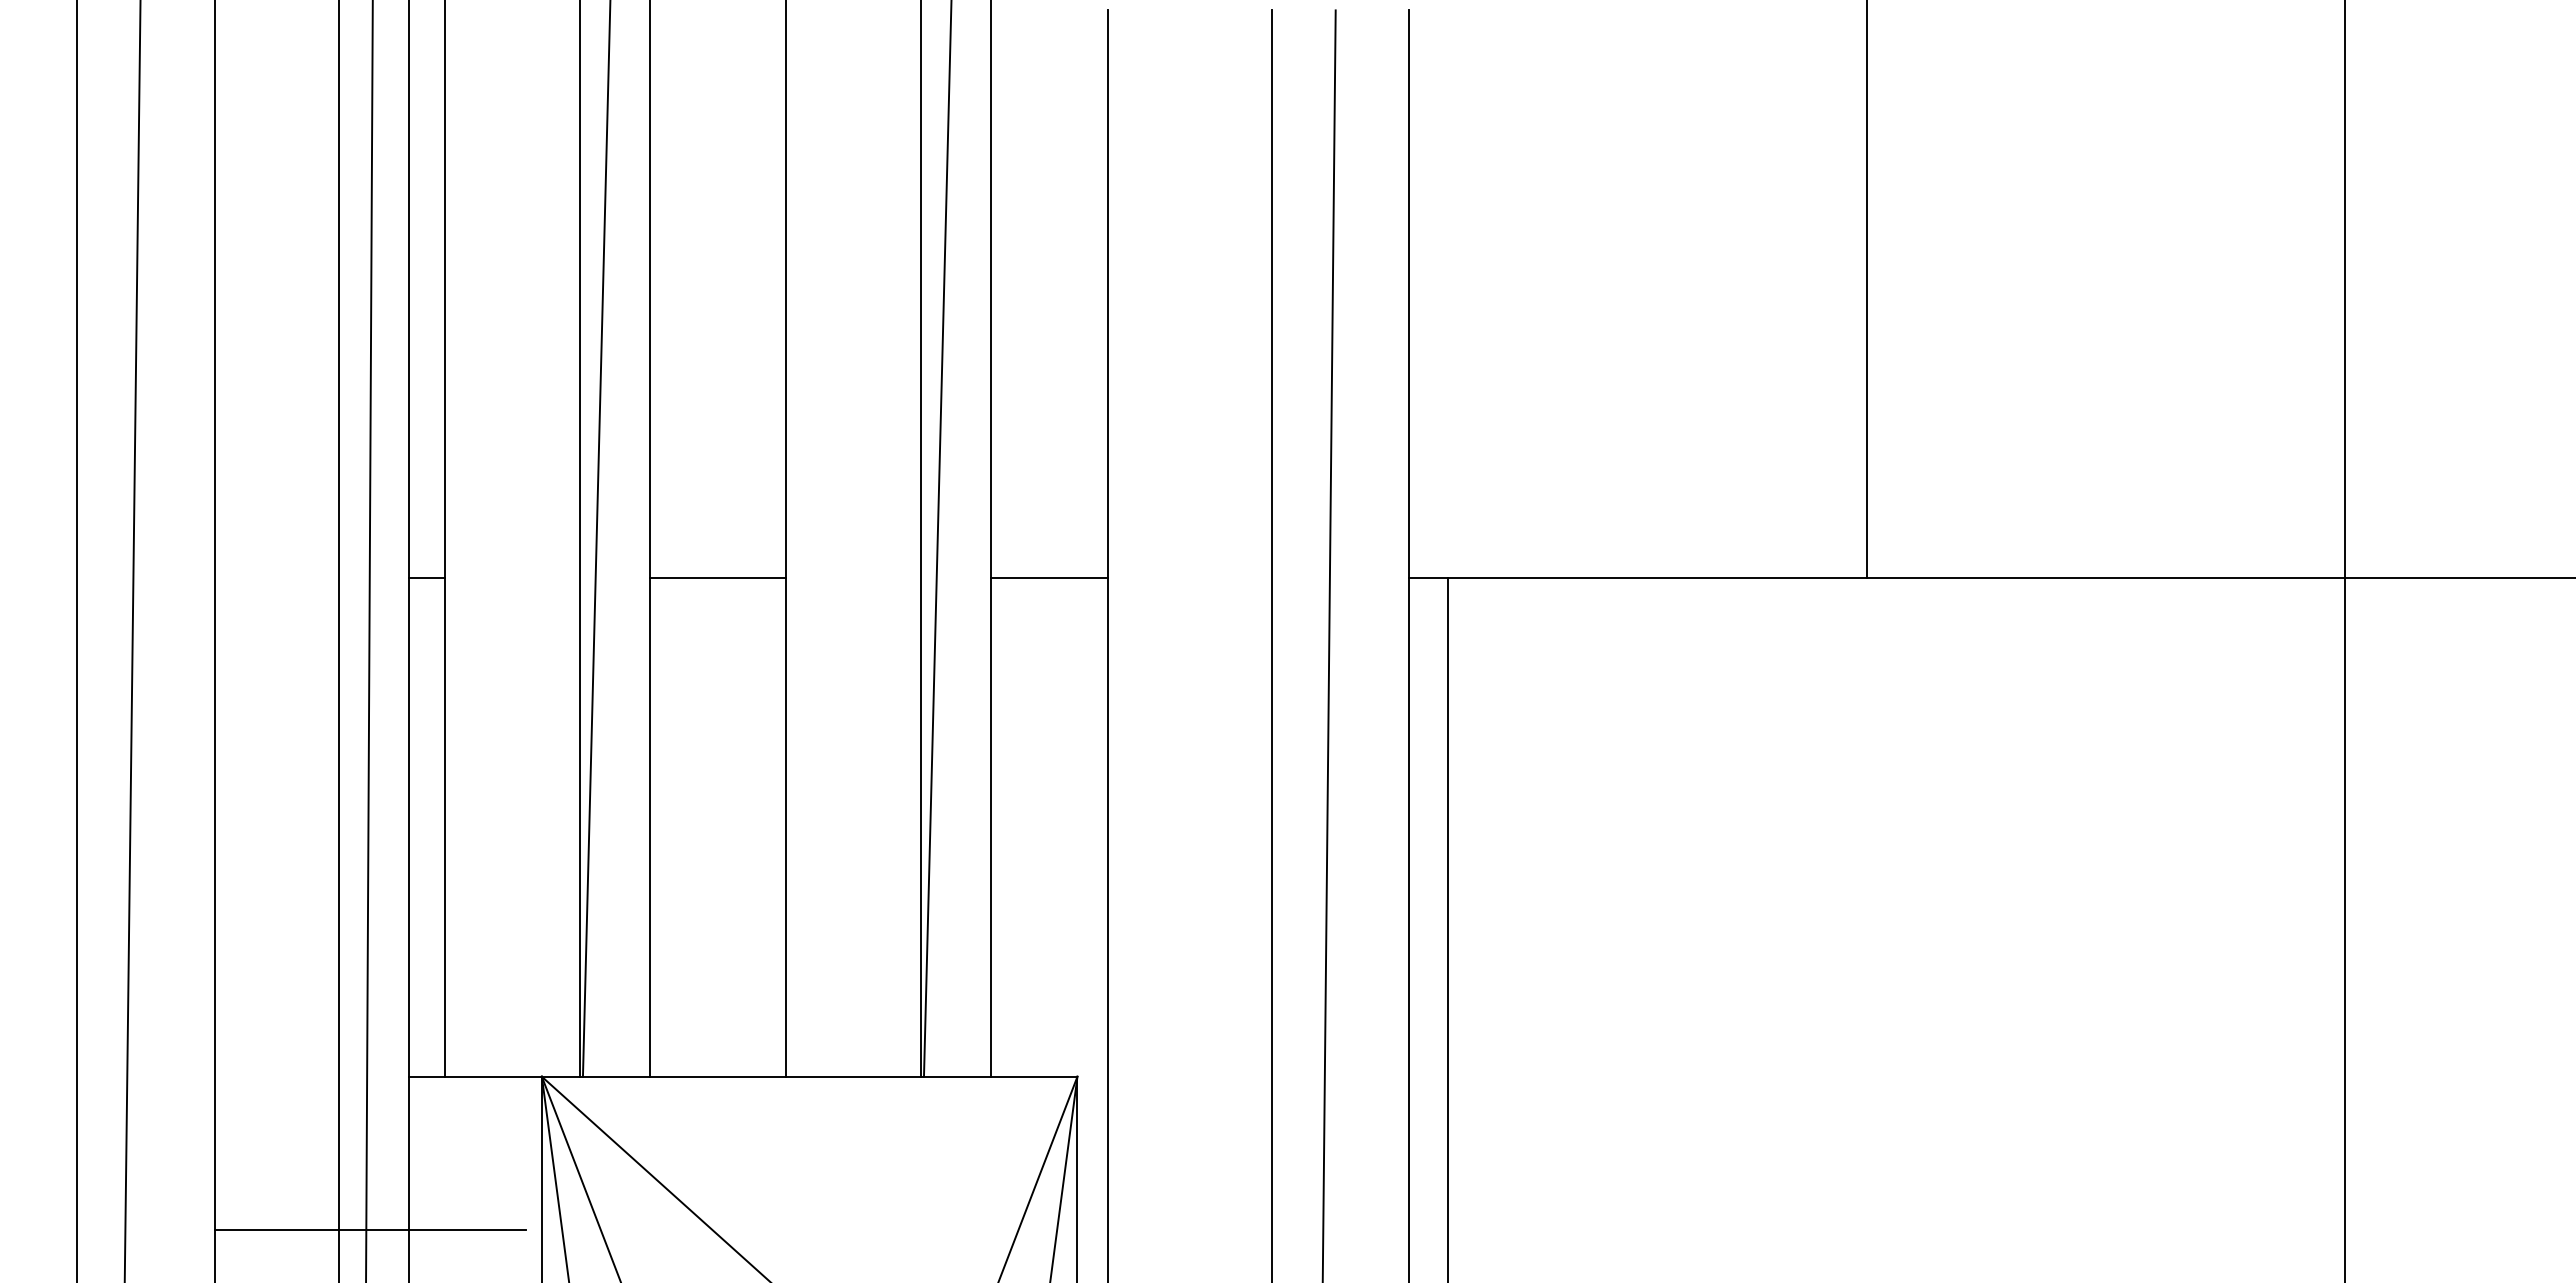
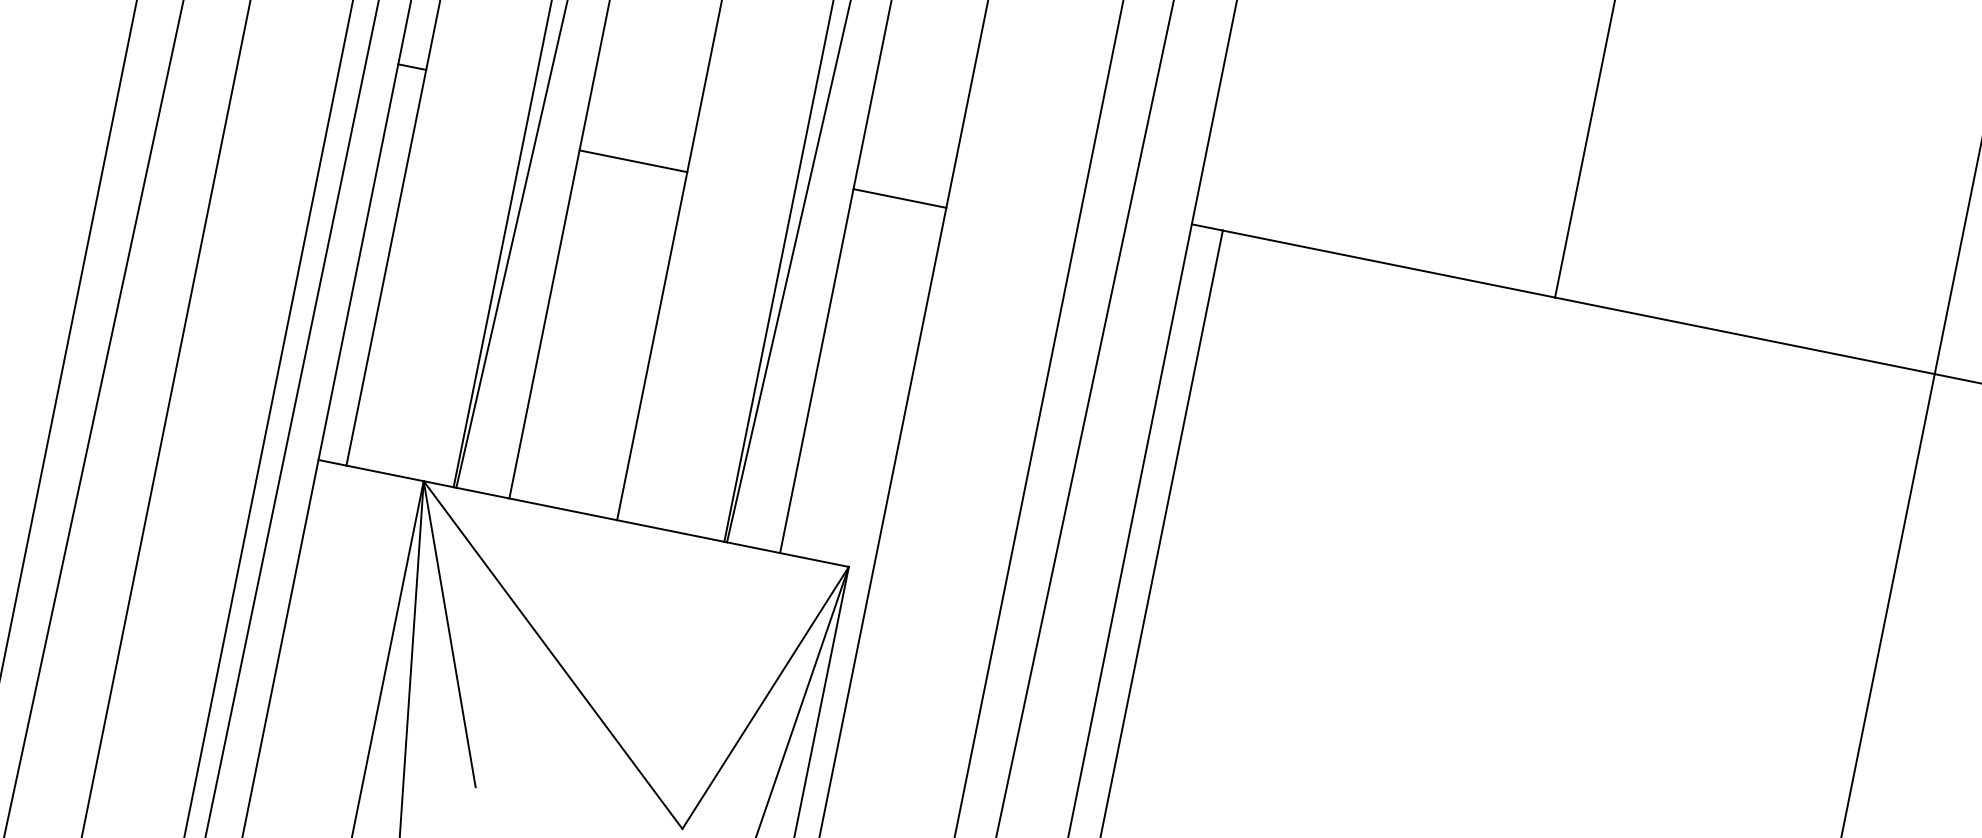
line: (717, 578) -> (633, 161), moved
line: (1048, 578) -> (899, 198), moved
line: (370, 1230) -> (263, 575), removed

